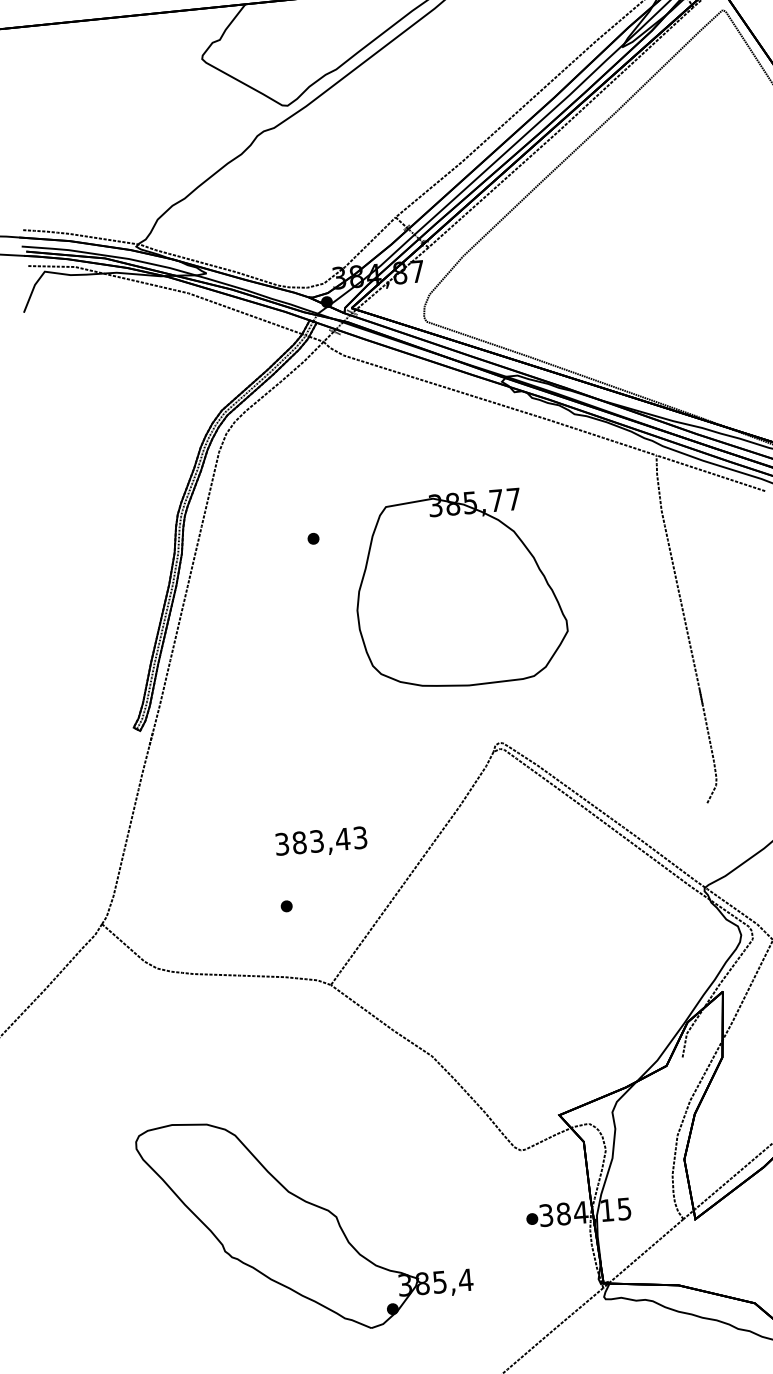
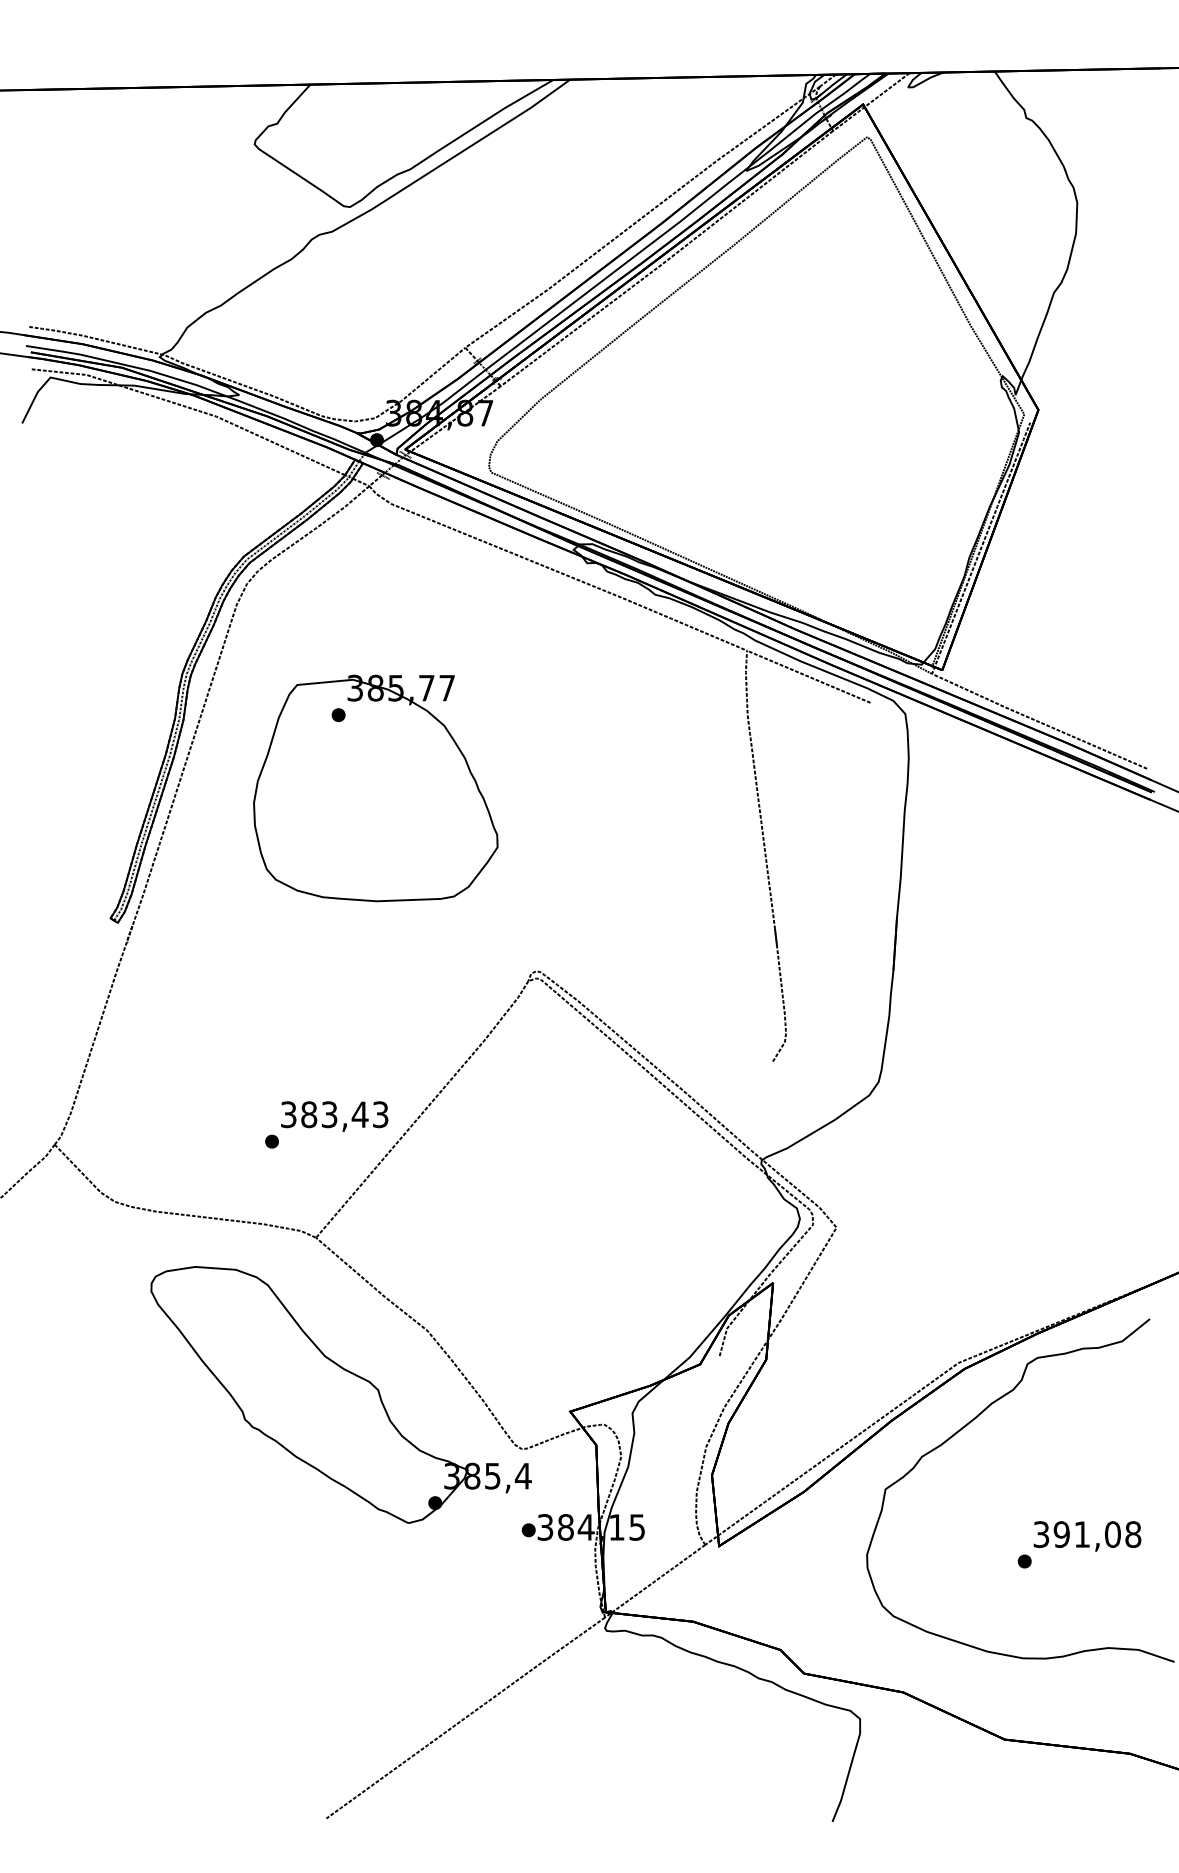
part: (459, 589) -> (375, 788), moved
text: (321, 842) -> (334, 1116), moved
part: (304, 1223) -> (340, 1394), moved

